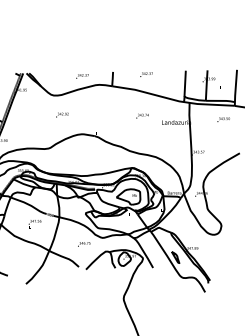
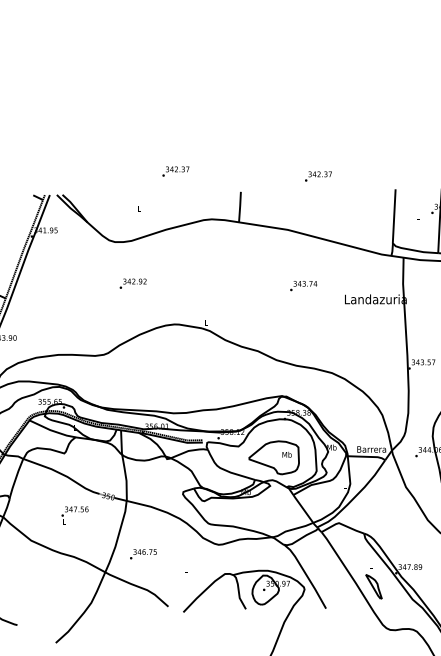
text: (146, 74) -> (318, 176), moved
text: (82, 76) -> (175, 171), moved
text: (84, 244) -> (143, 554), moved

